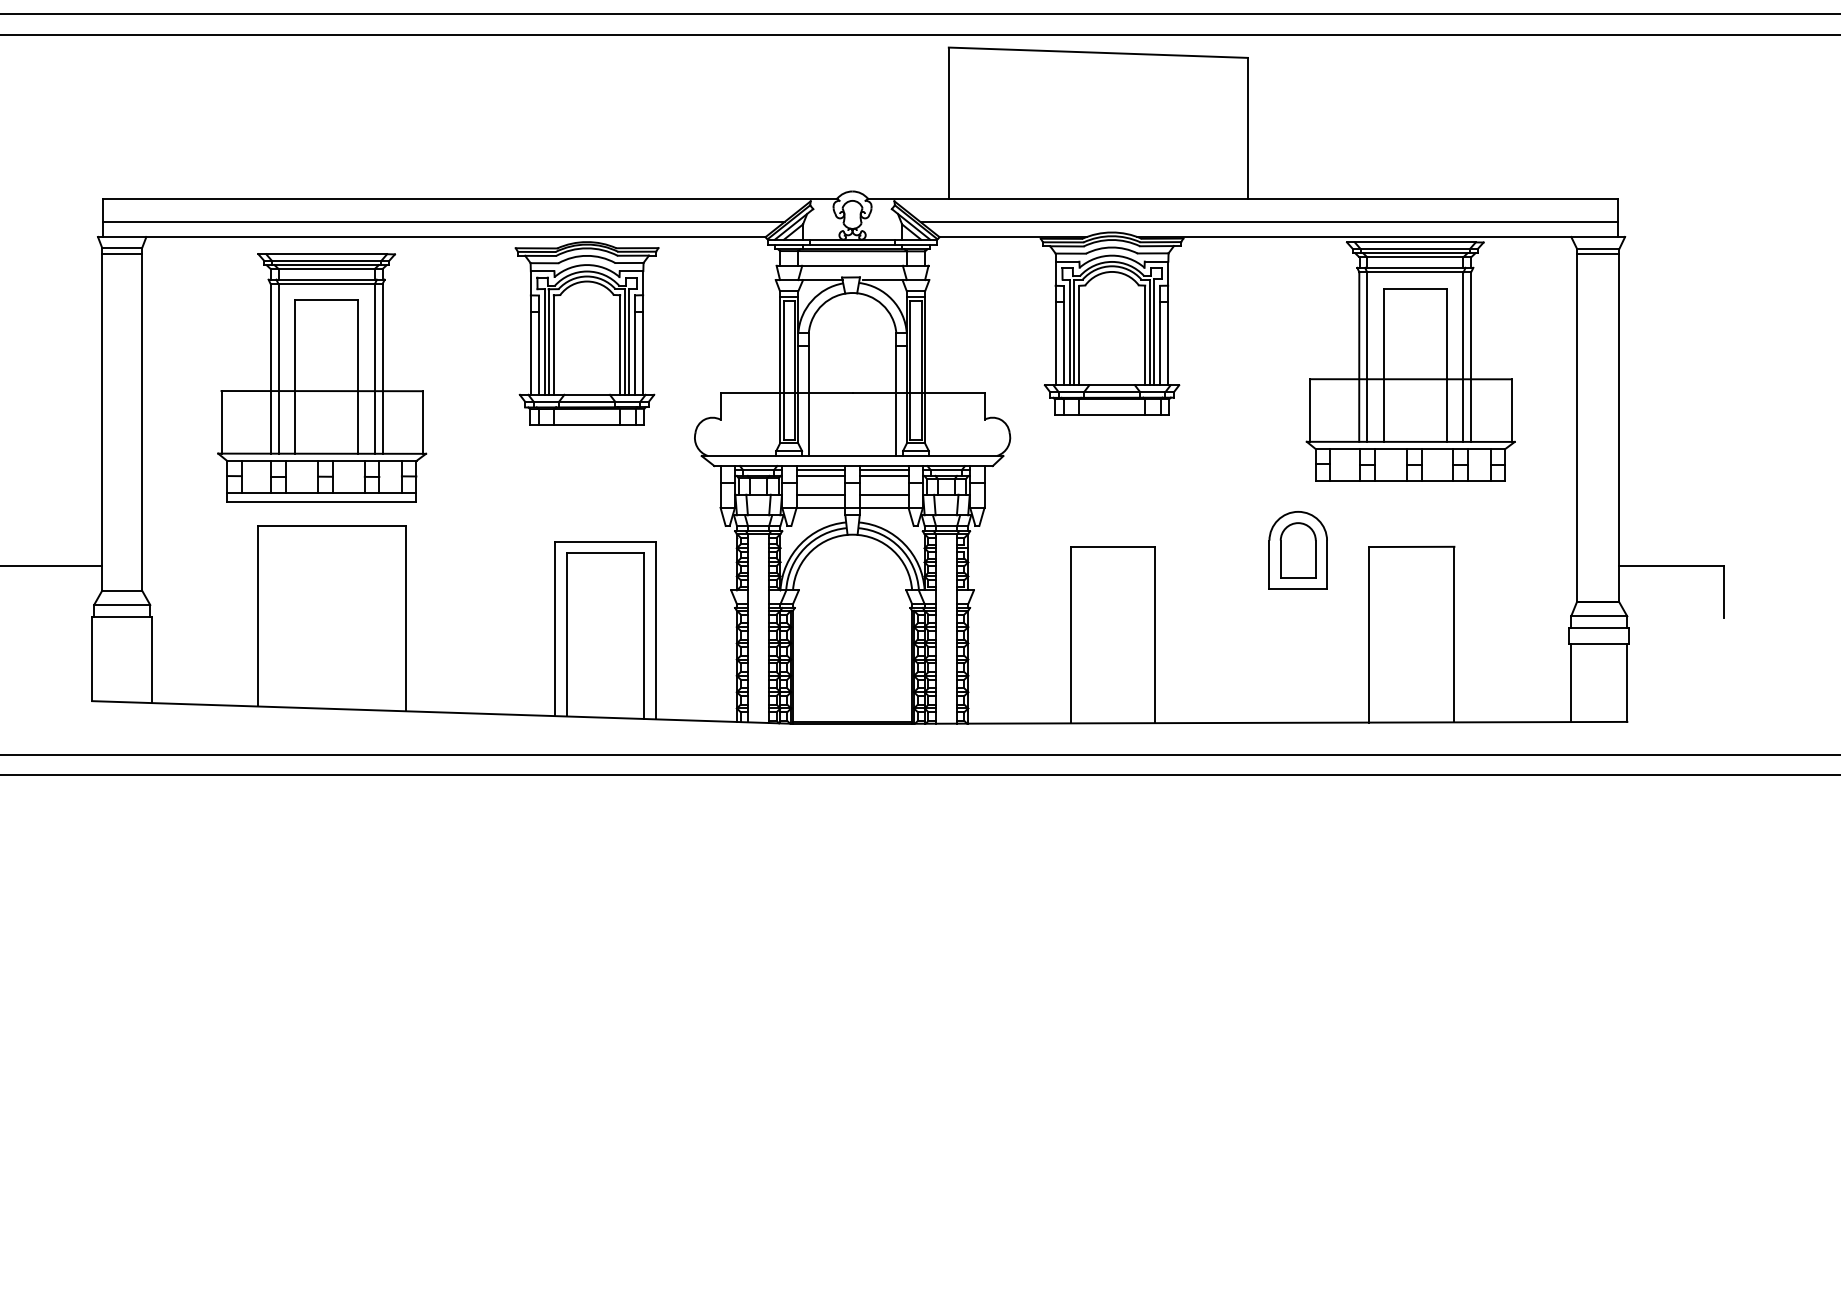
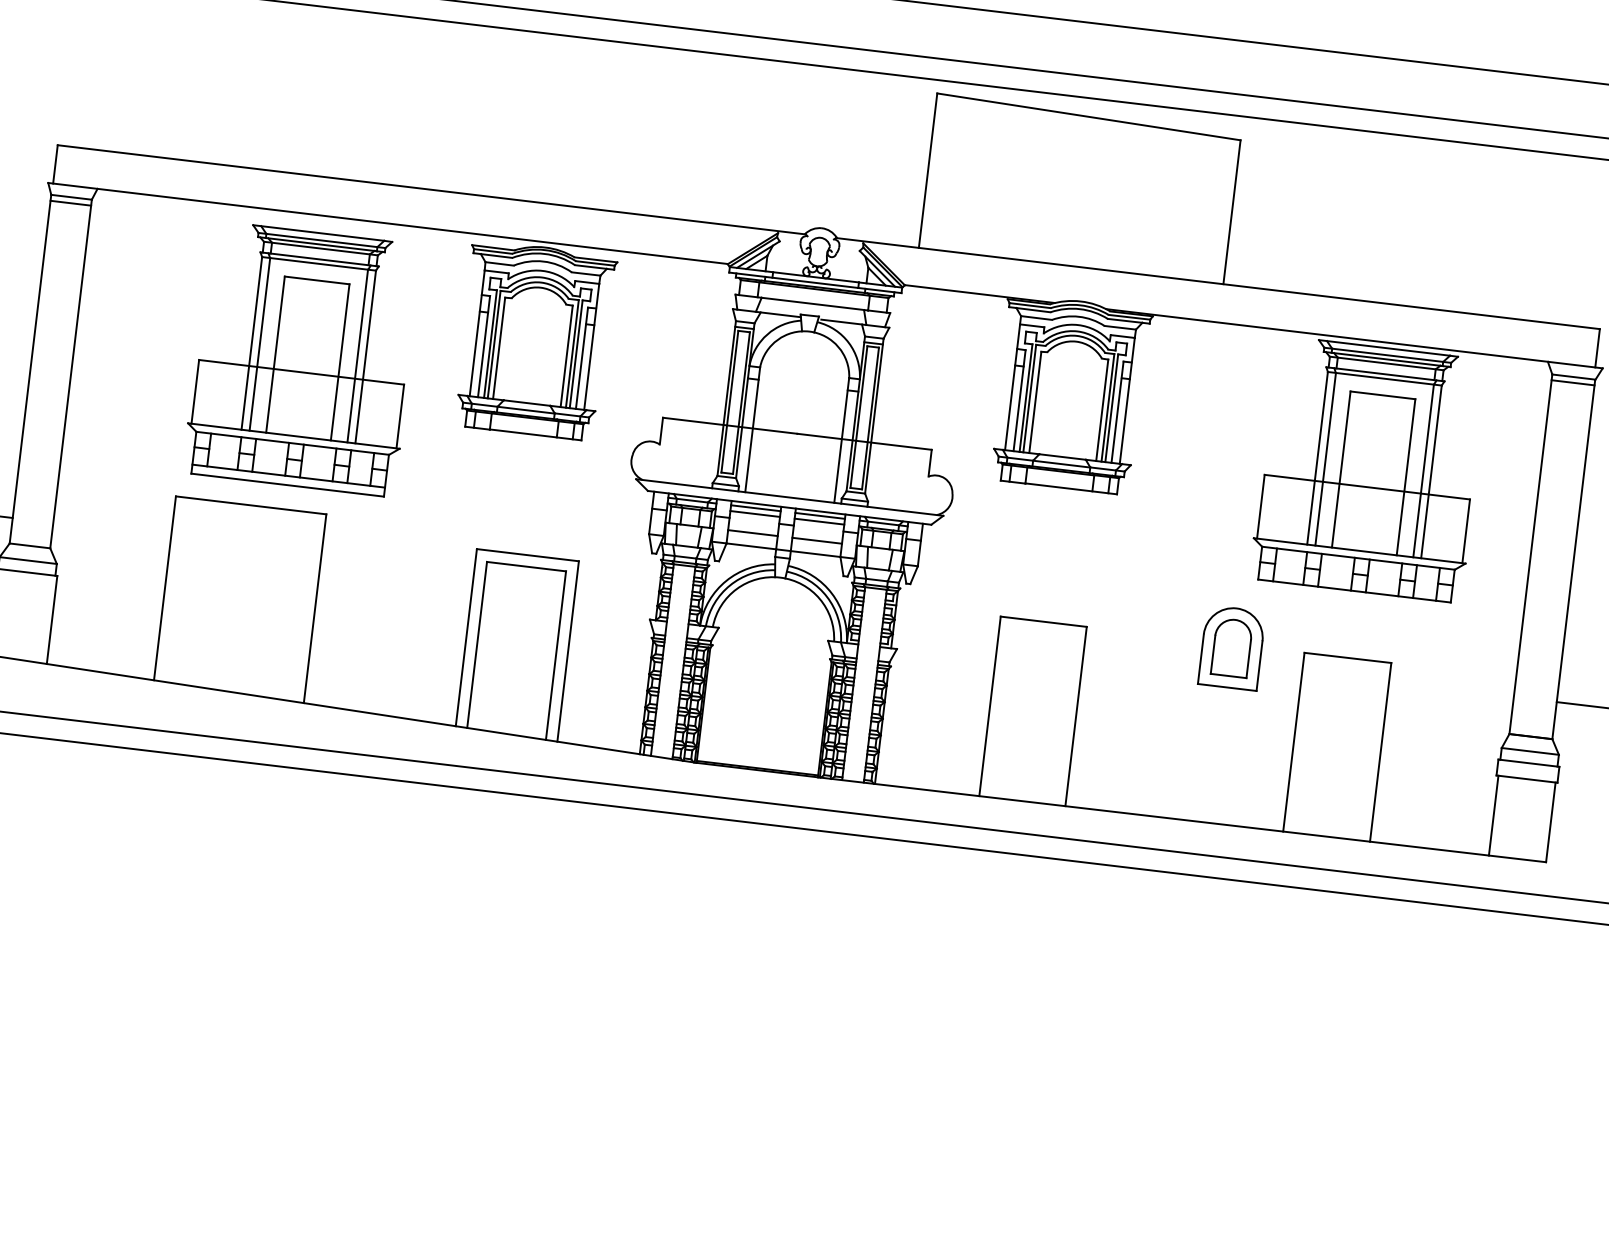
line: (443, 221) -> (401, 209), removed
line: (1268, 221) -> (1241, 309), removed
part: (322, 377) -> (303, 358), moved

